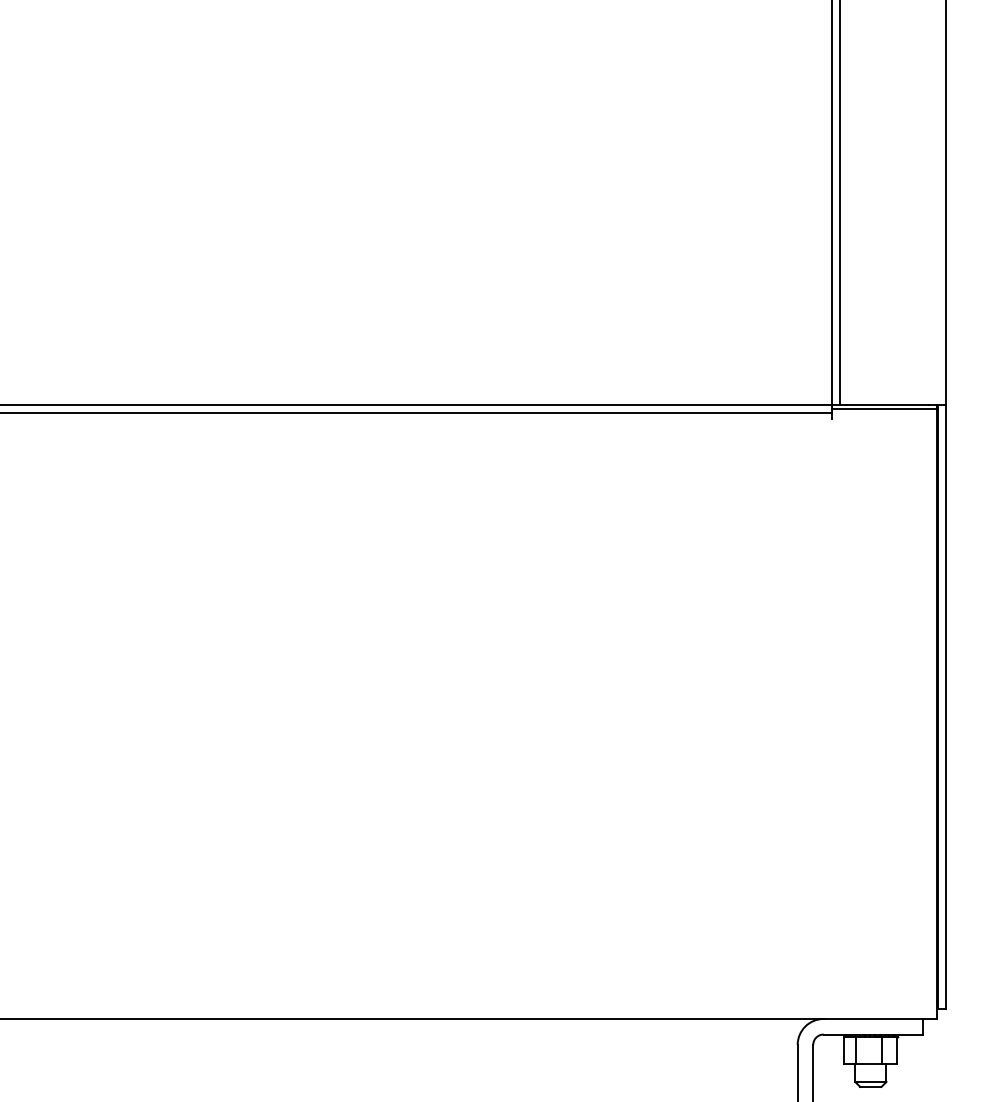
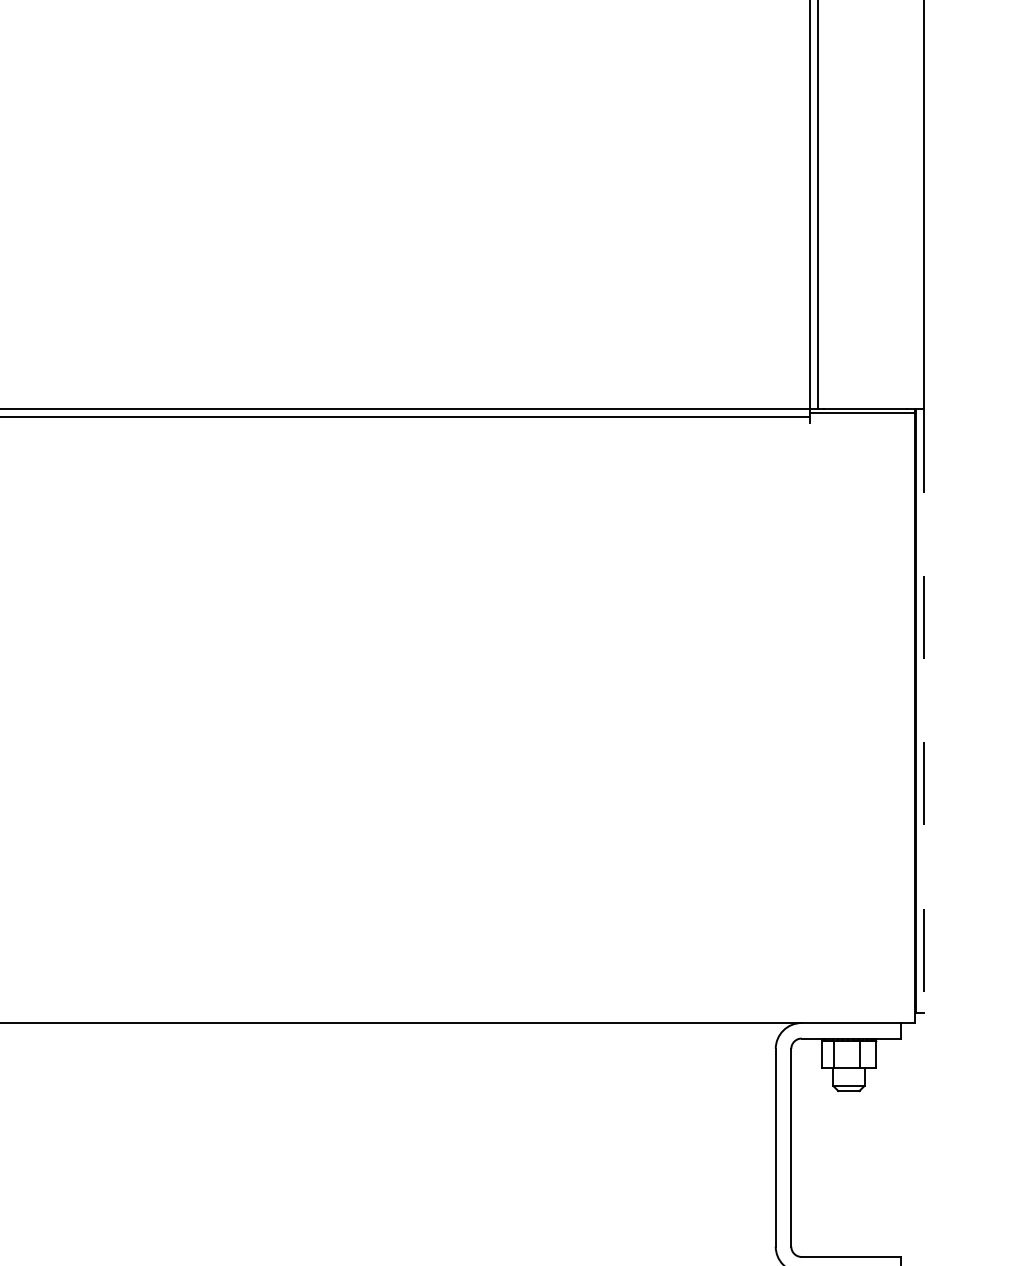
line: (946, 707) -> (924, 711), solid -> dashed

